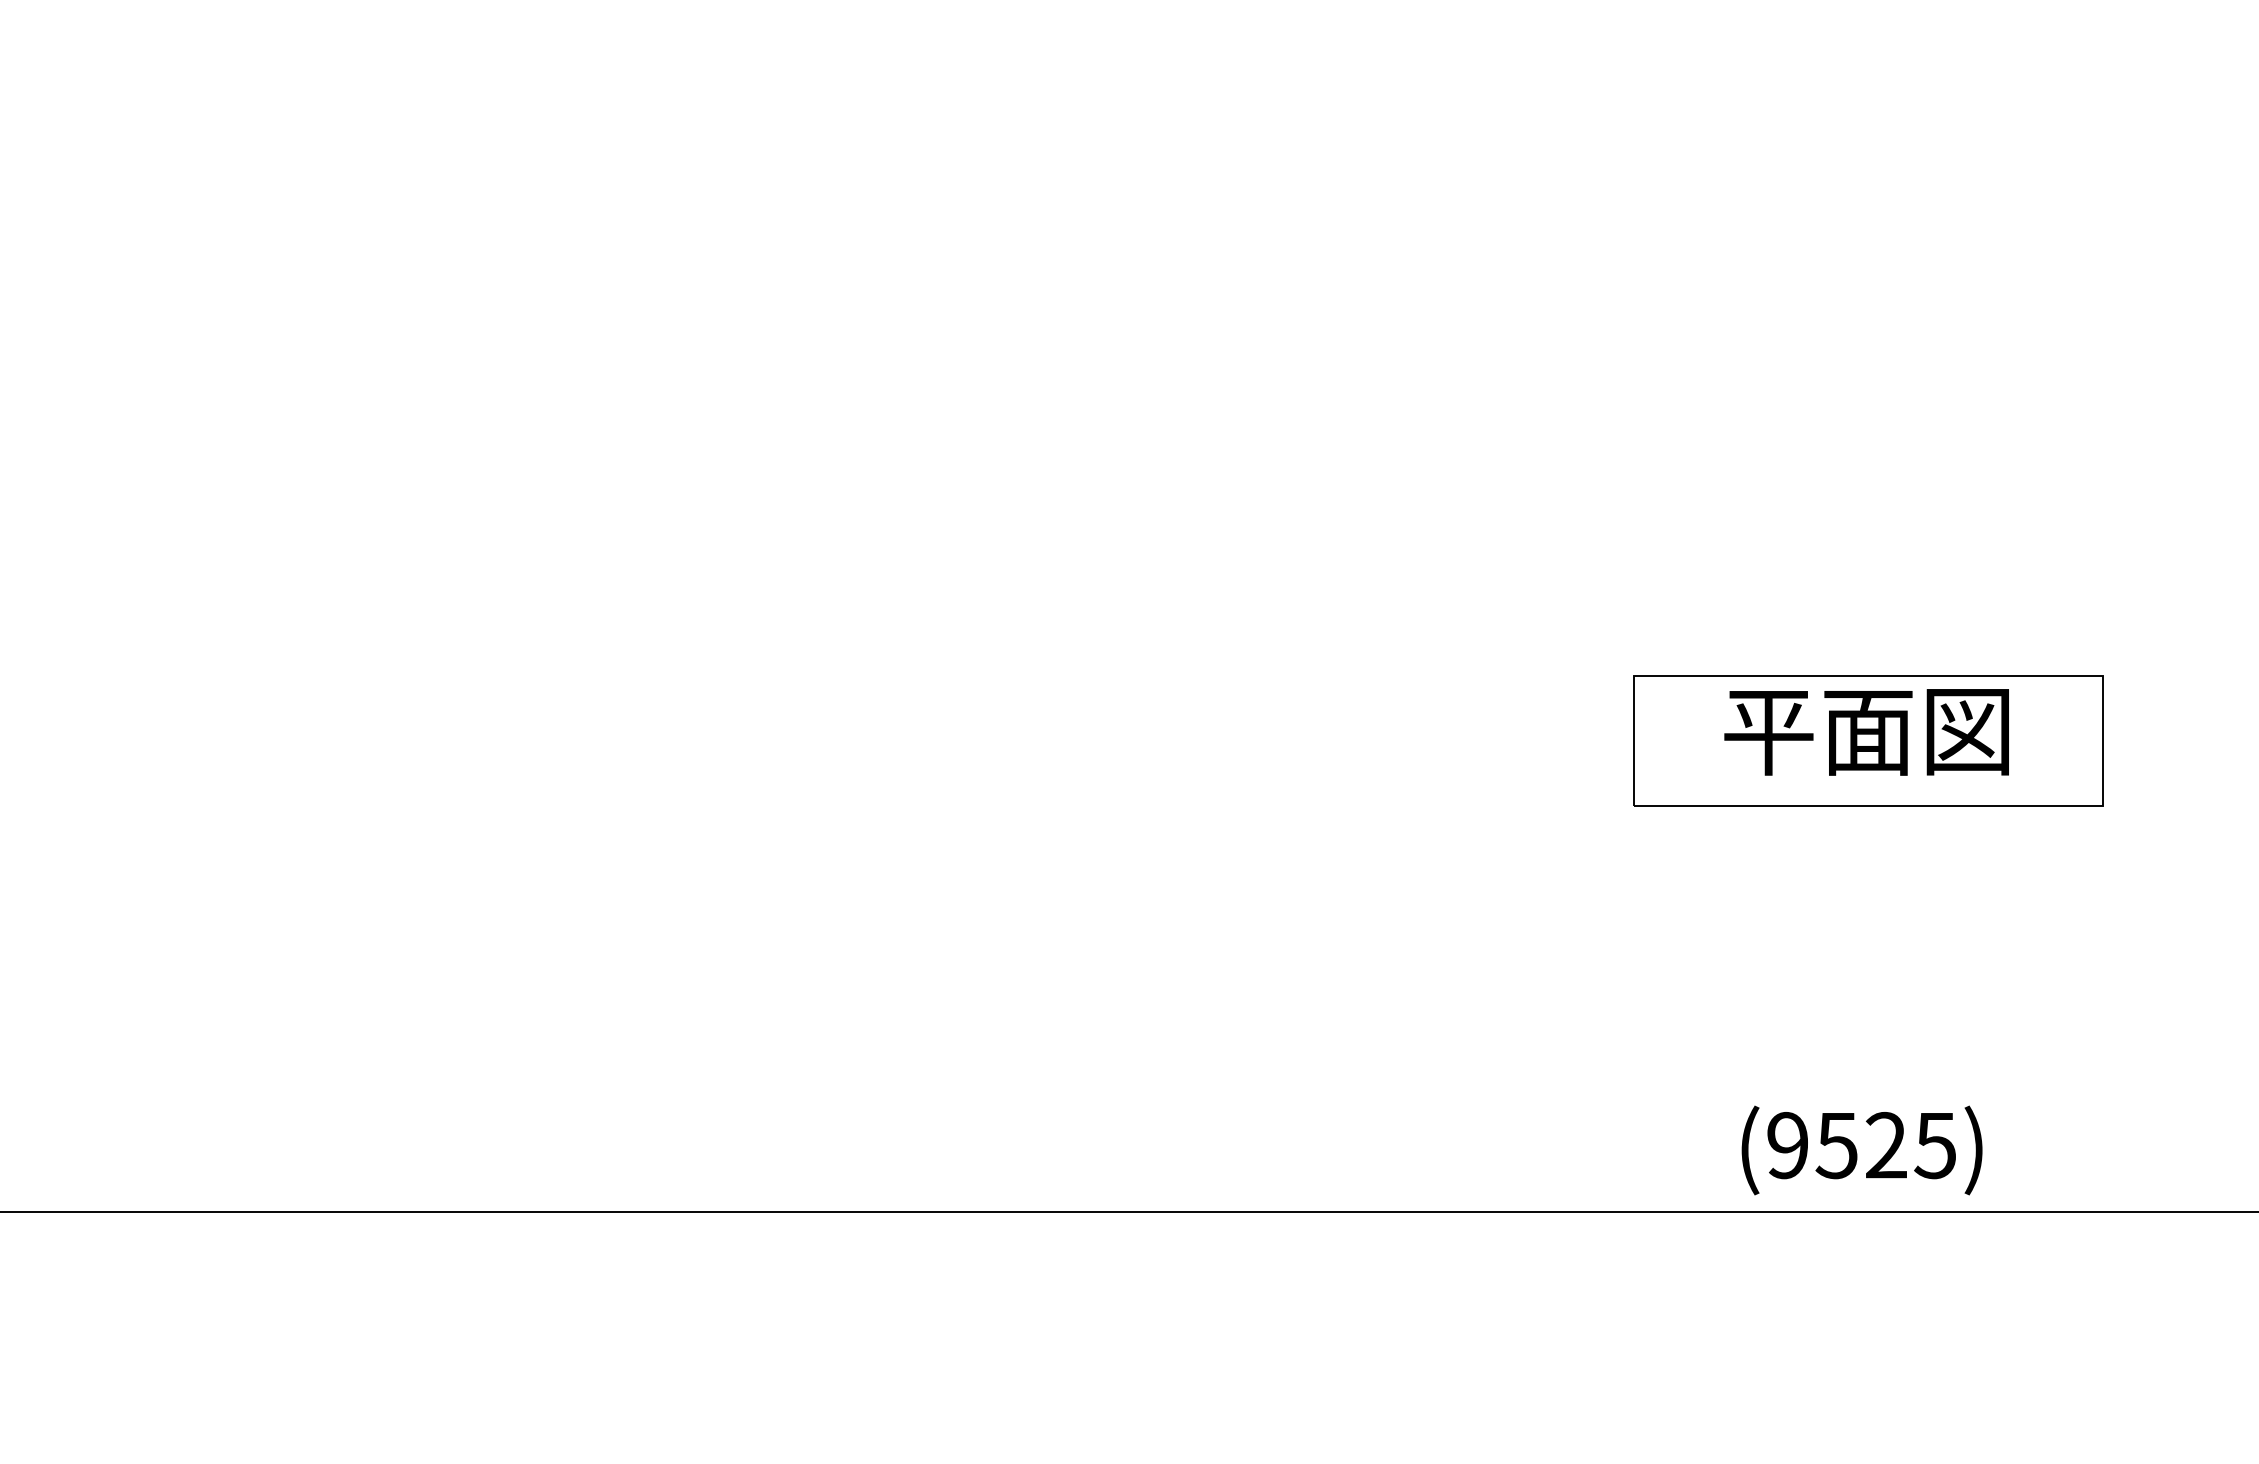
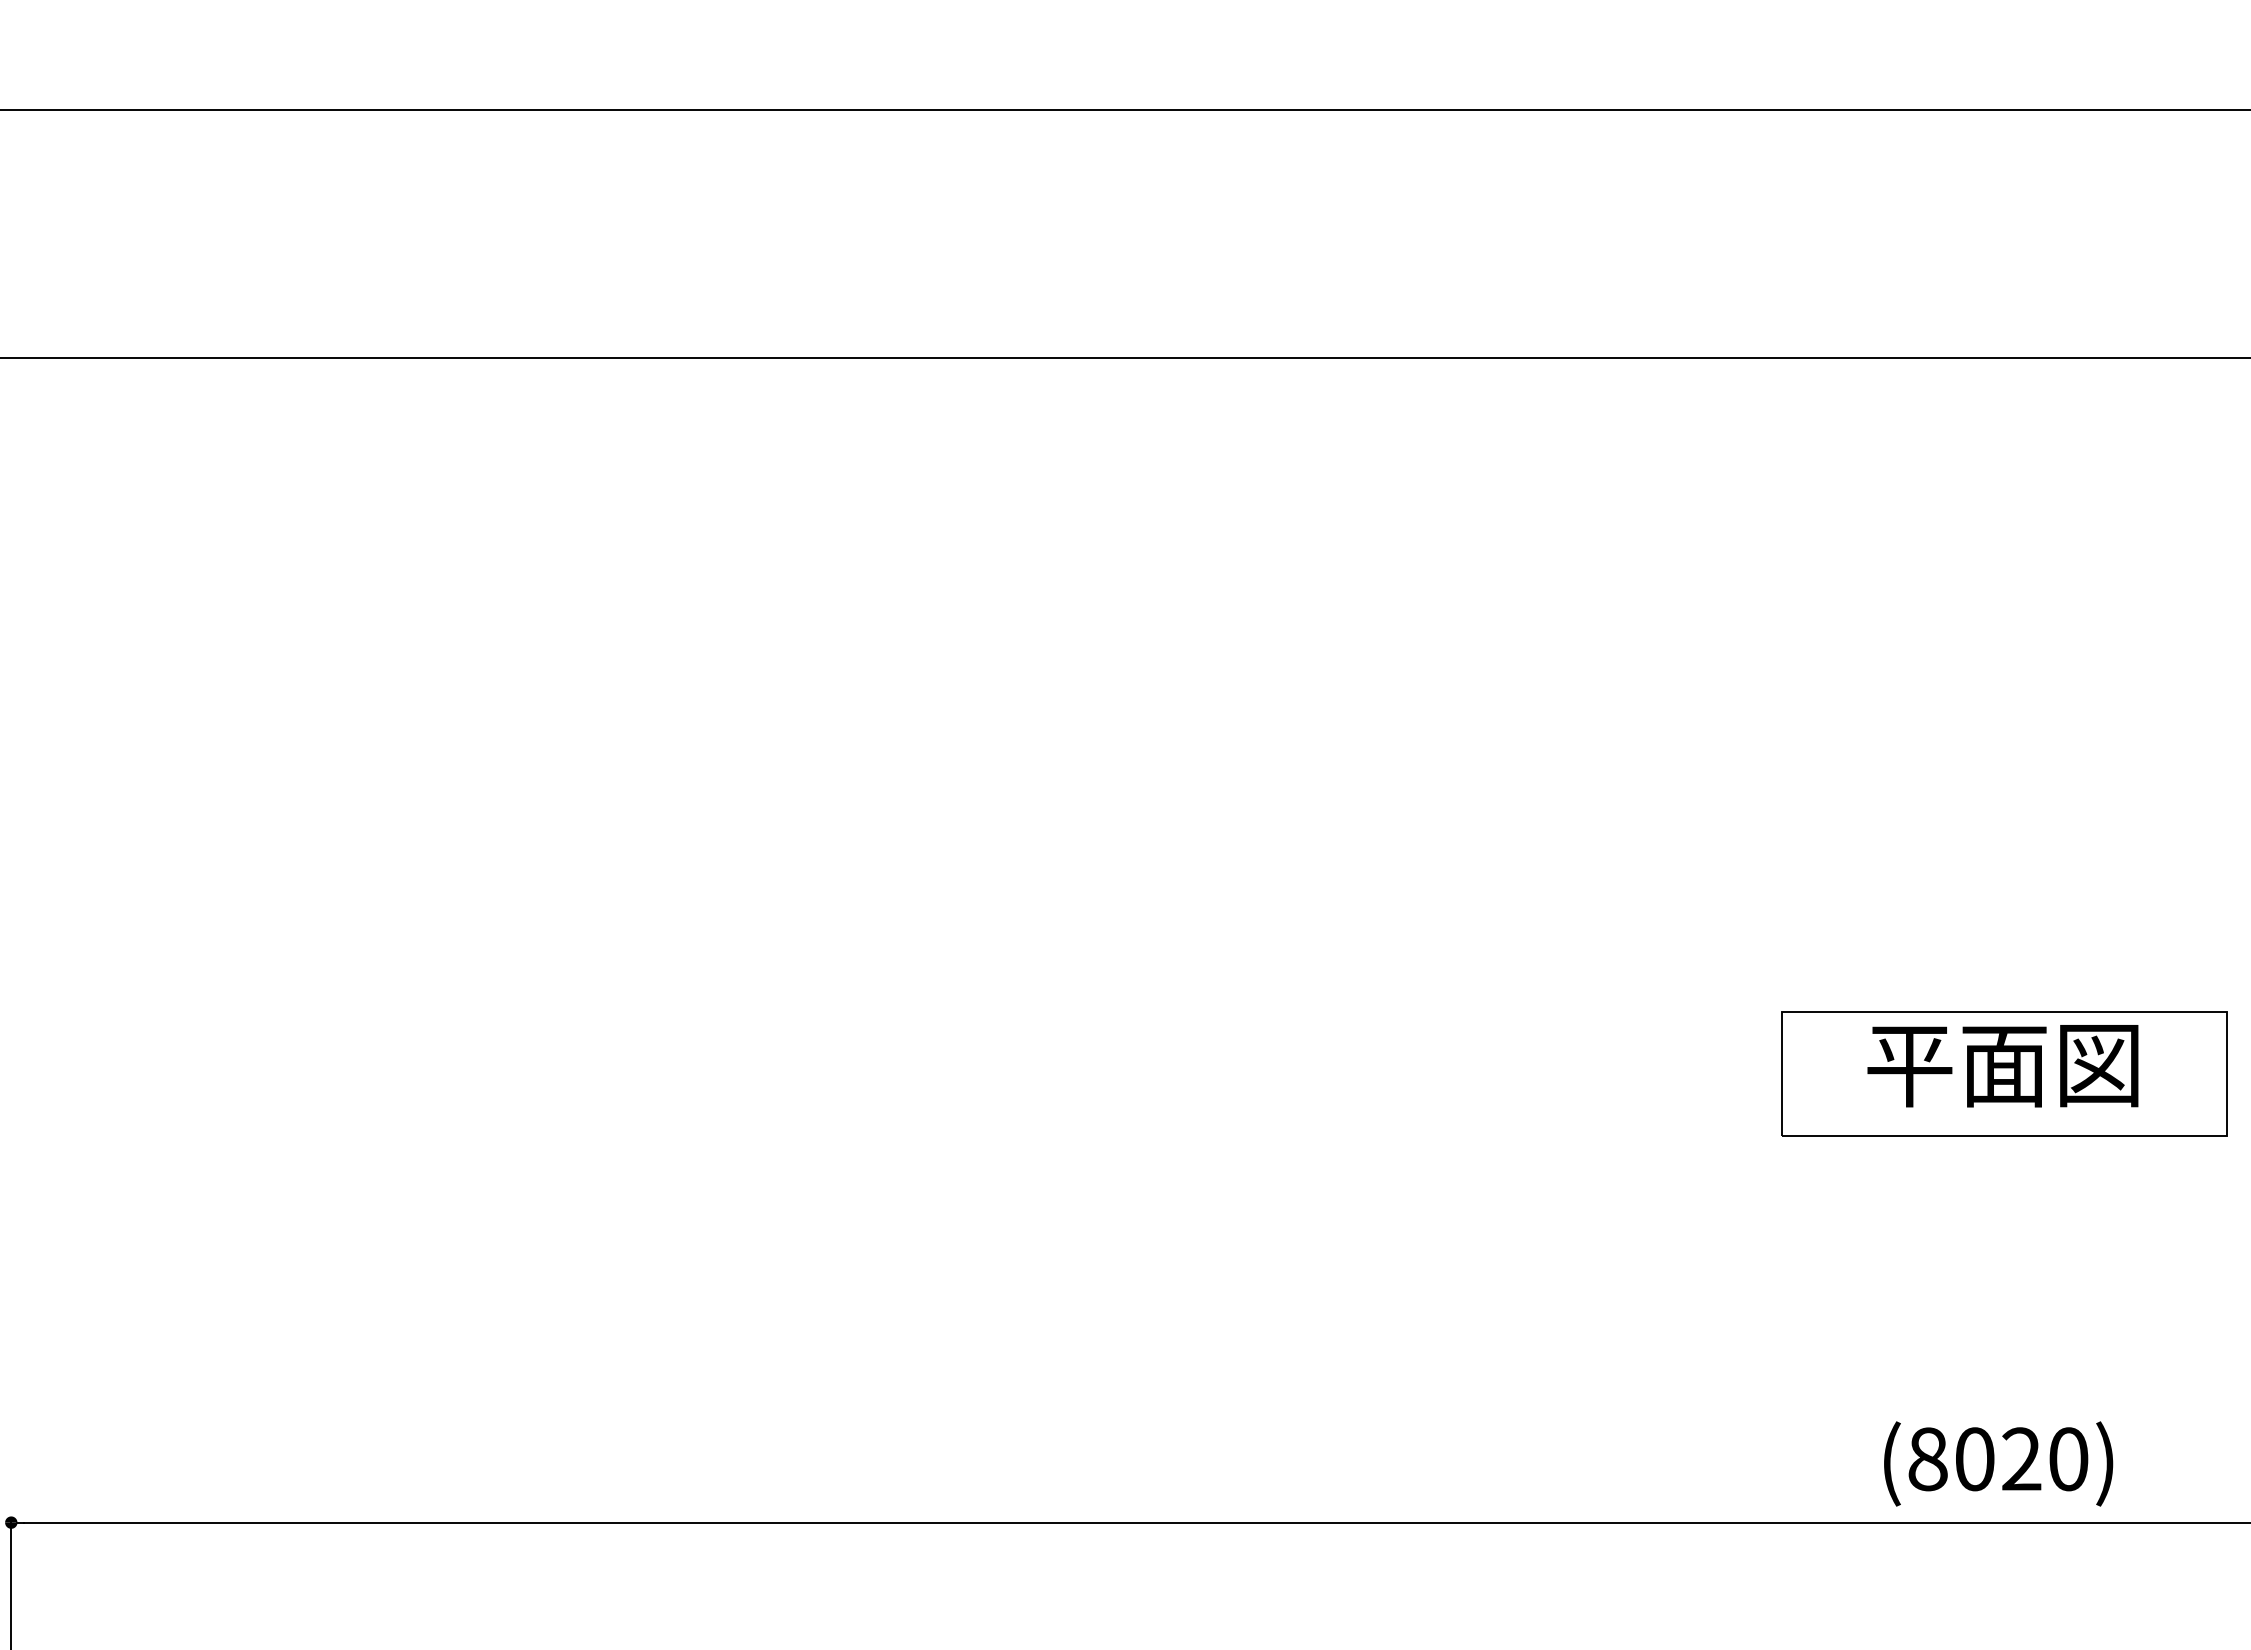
text: (1862, 1145) -> (1998, 1459), (9525) -> (8020)

